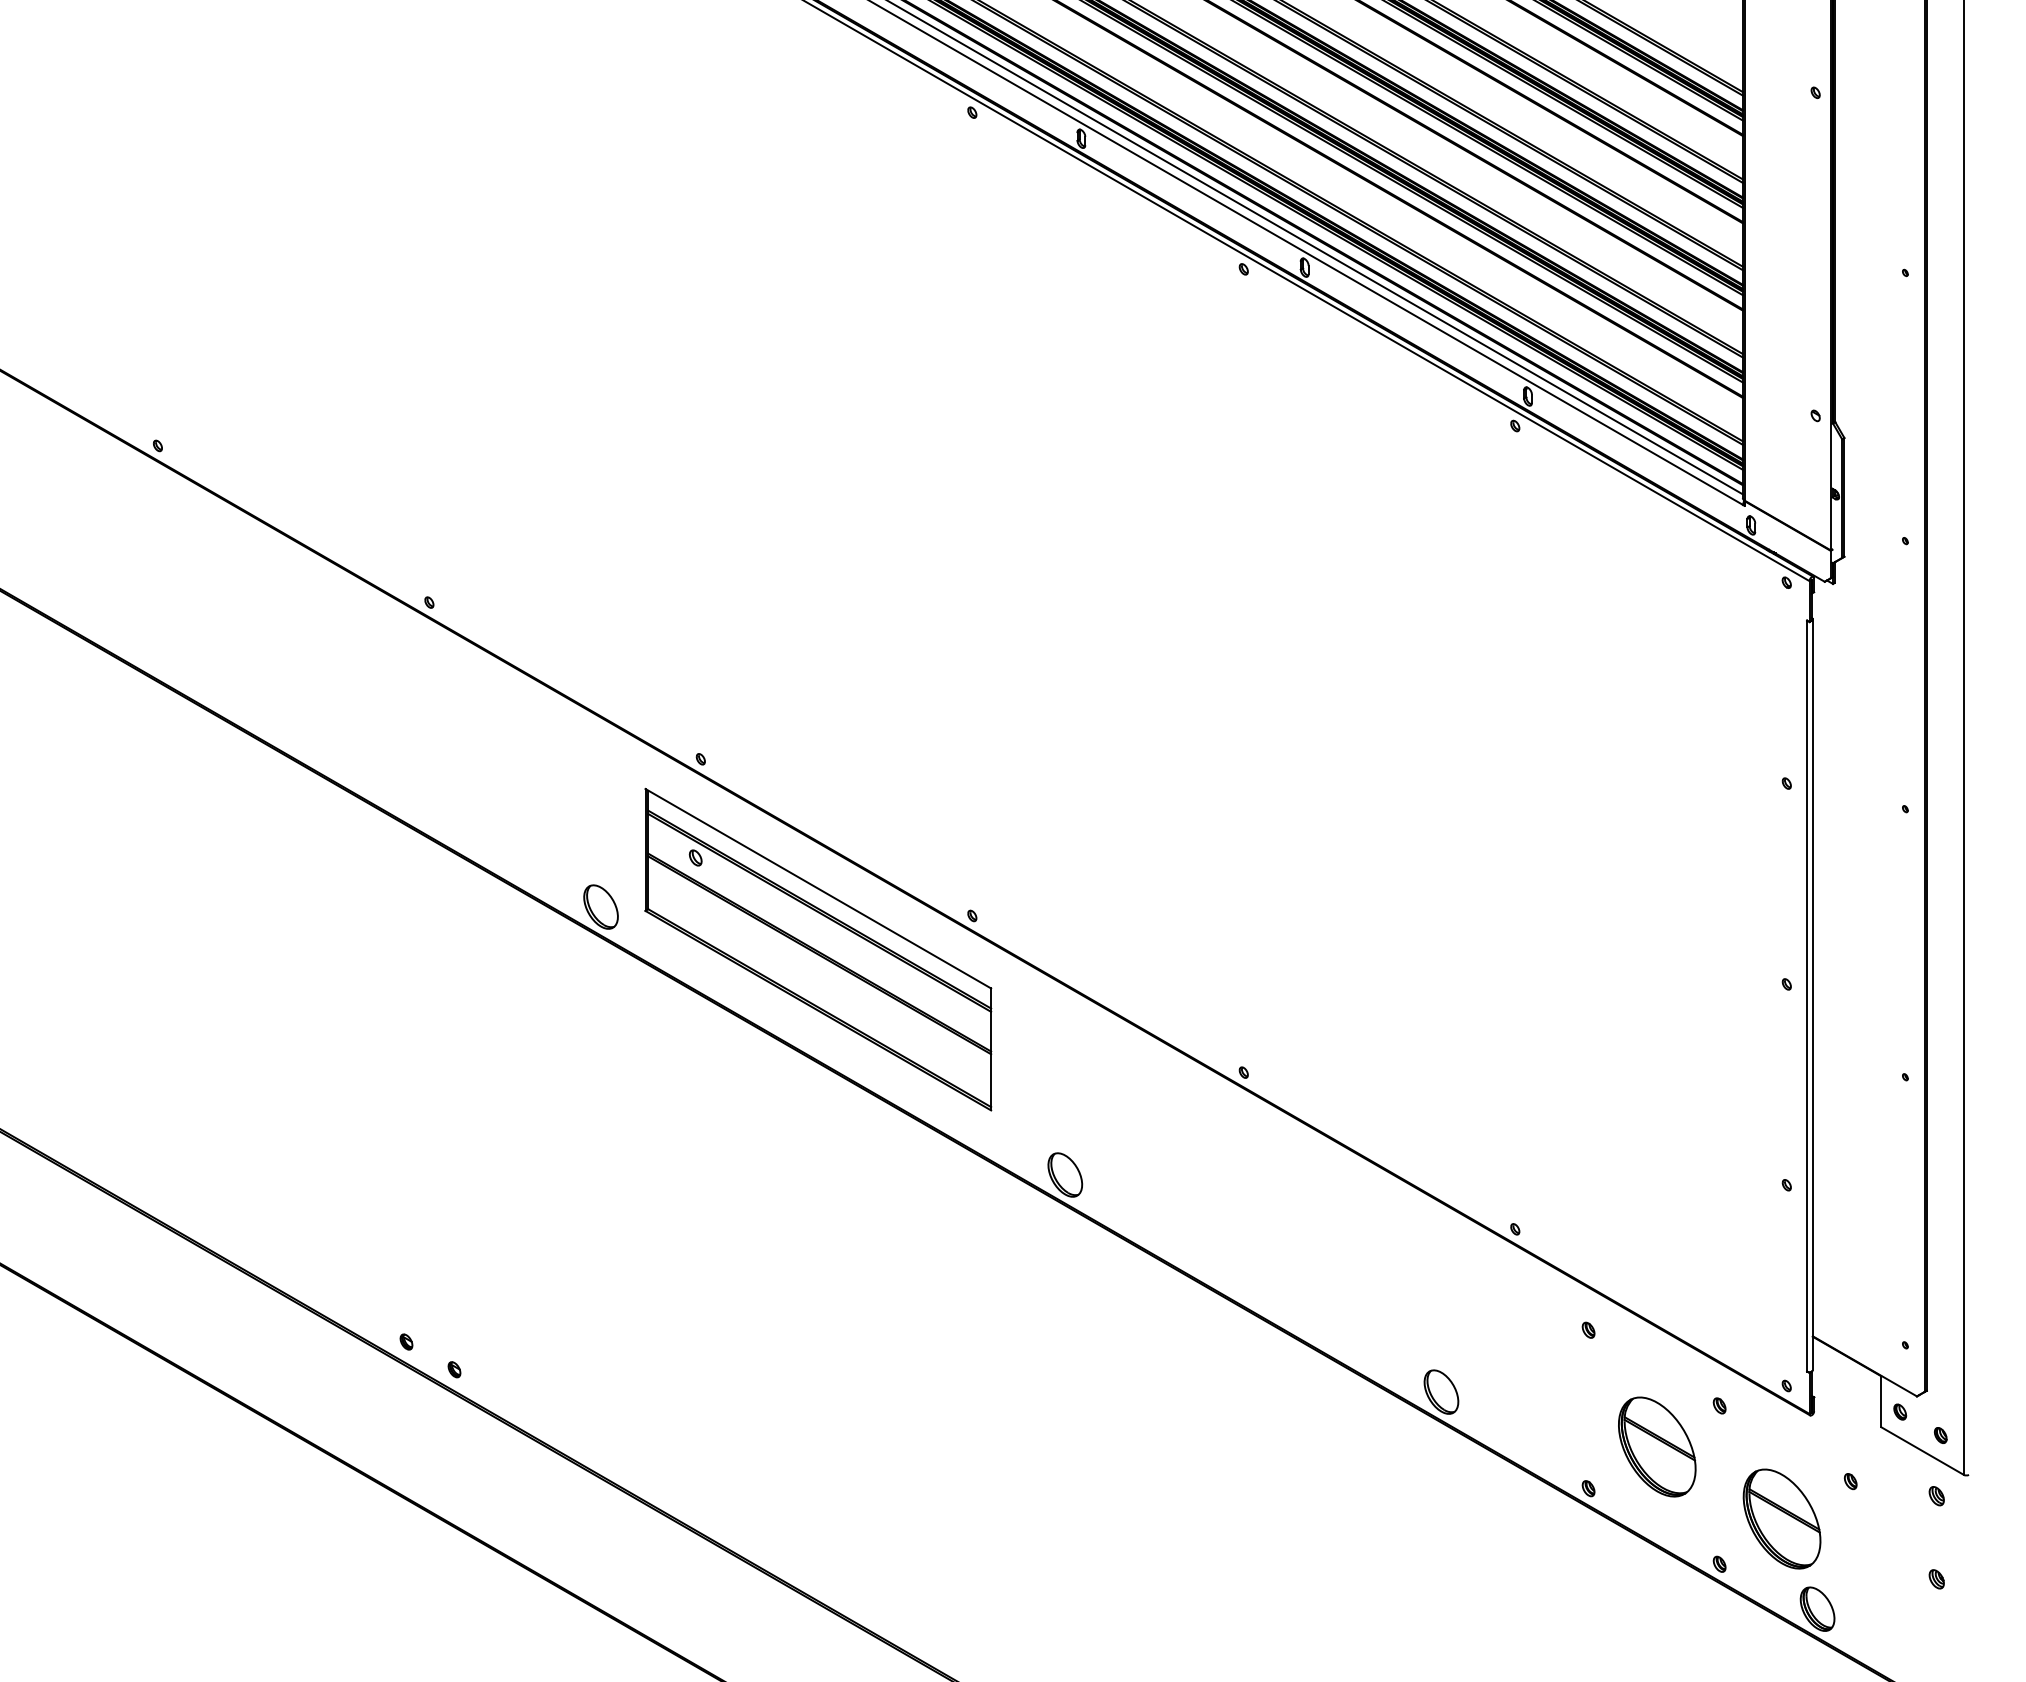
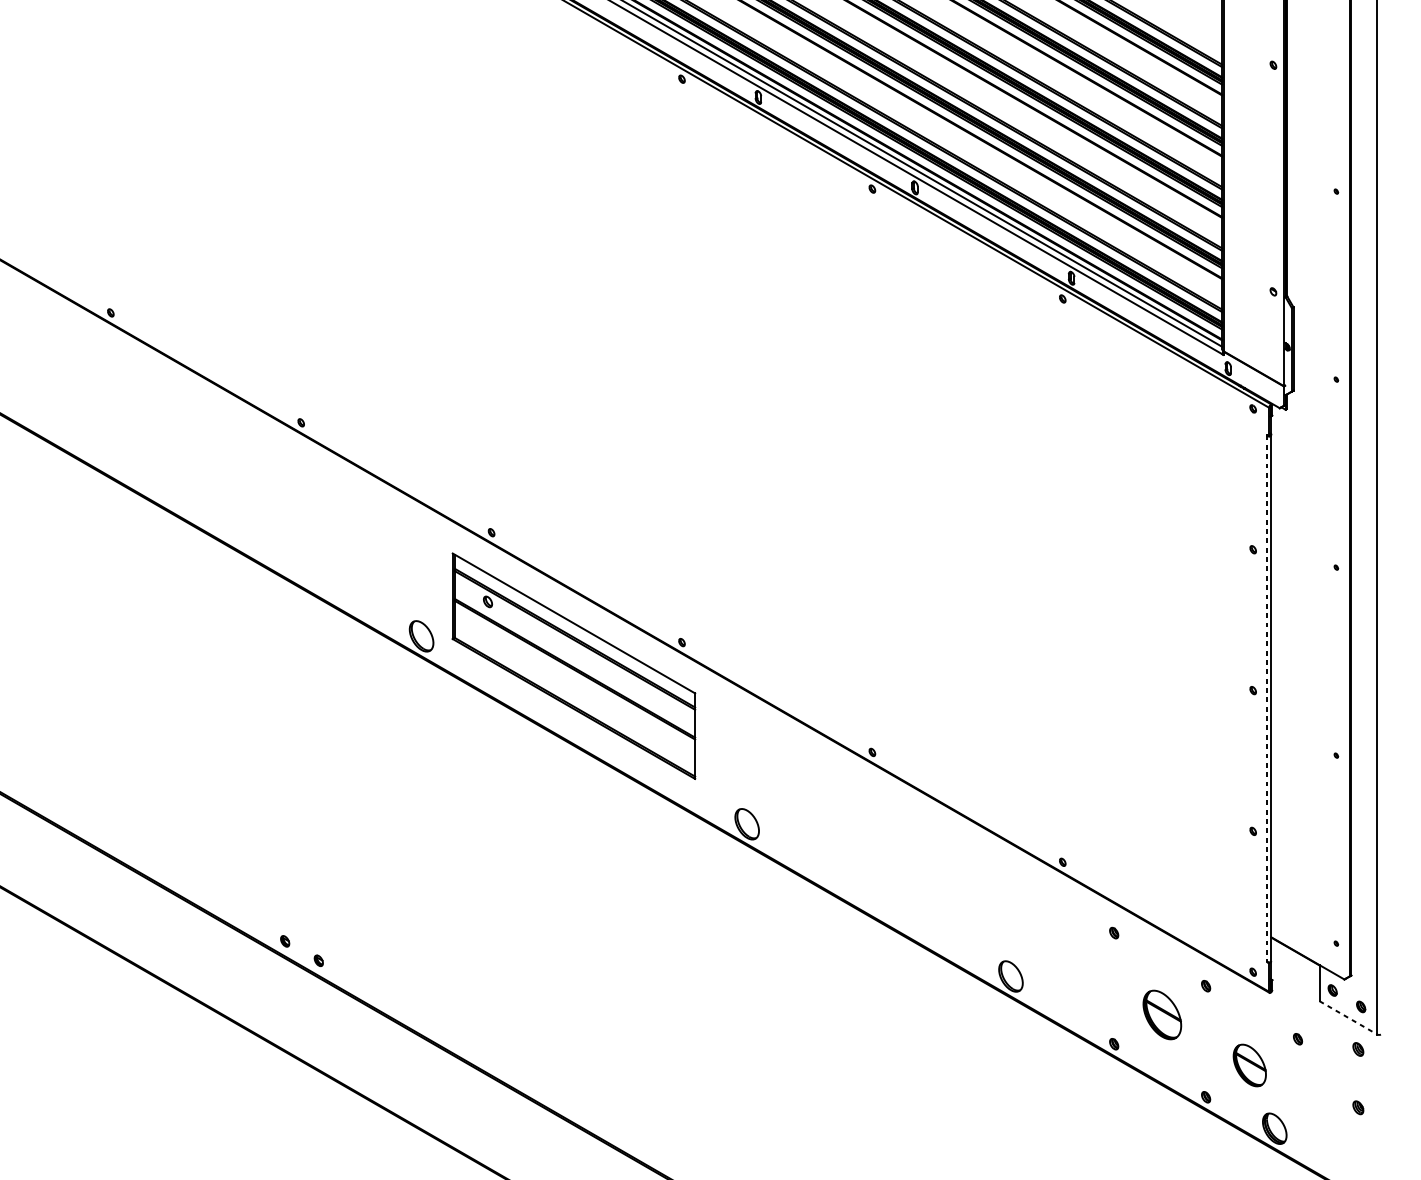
line: (1807, 996) -> (1267, 699), solid -> dashed
part: (1657, 1446) -> (1162, 1014), size x0.7
line: (1922, 1451) -> (1348, 1018), solid -> dashed
part: (1781, 1518) -> (1249, 1065), size x0.6

